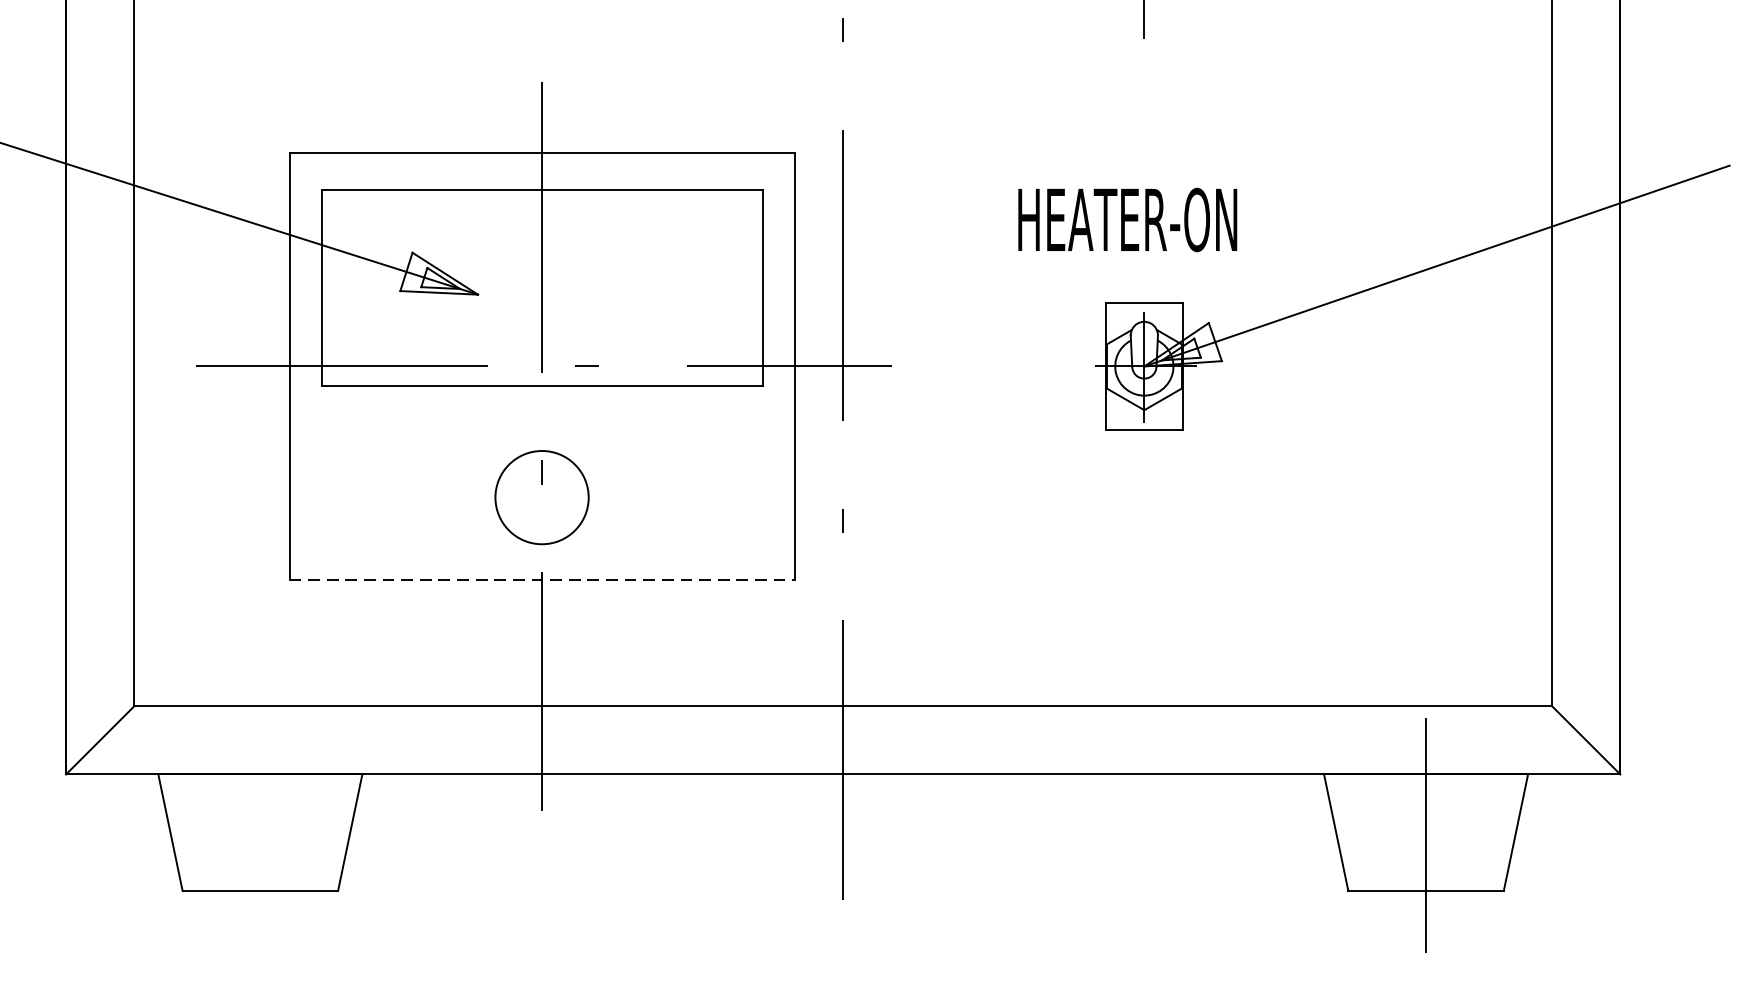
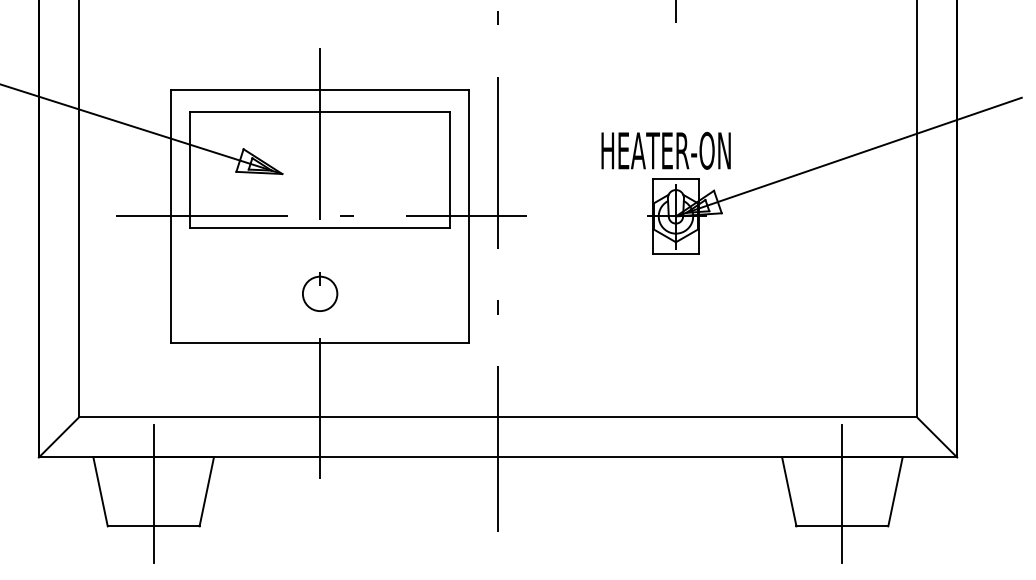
text: (1126, 219) -> (665, 150), moved
circle: (541, 496) -> (319, 293), size x0.62
line: (542, 579) -> (320, 342), dashed -> solid
line: (260, 835) -> (153, 493), added

